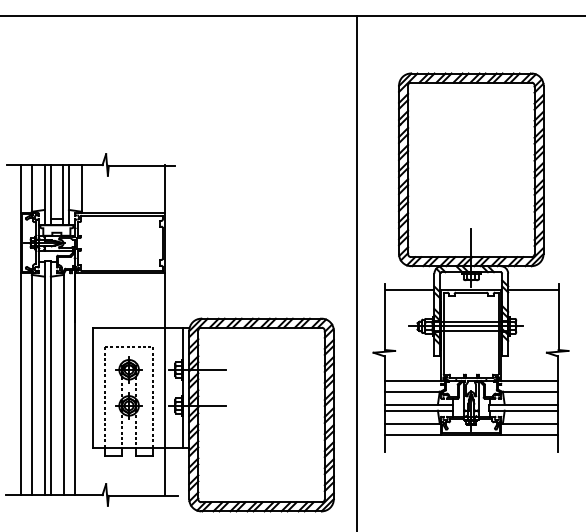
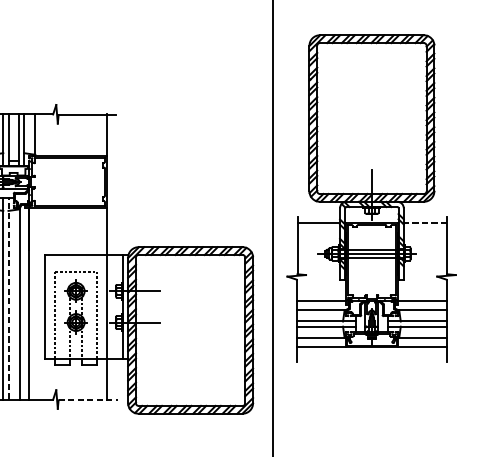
line: (532, 290) -> (424, 222), solid -> dashed
line: (50, 378) -> (8, 298), solid -> dashed
line: (143, 495) -> (88, 400), solid -> dashed

